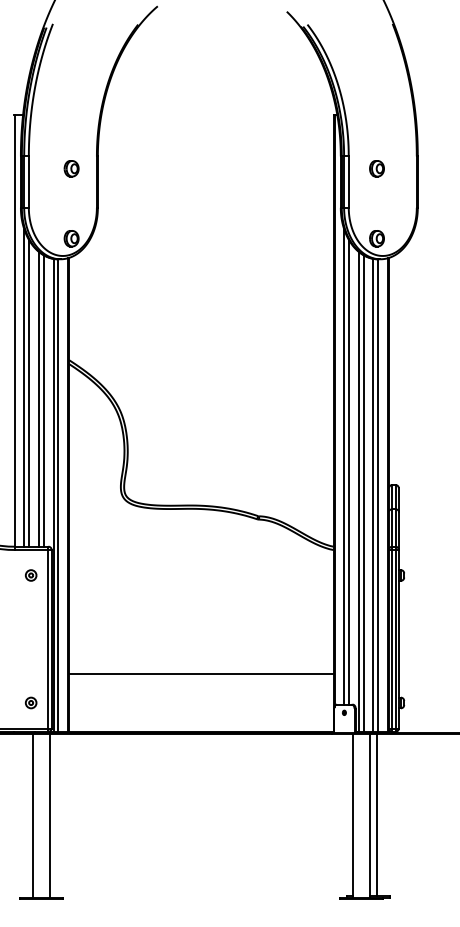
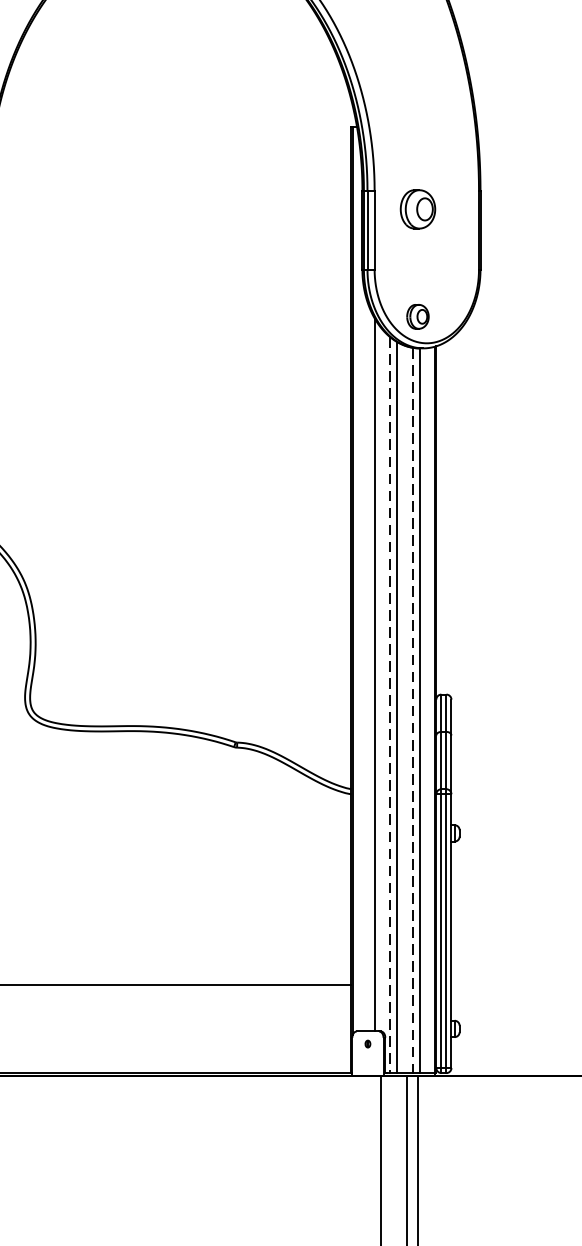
part: (376, 168) -> (417, 209), size x1.6
line: (344, 466) -> (368, 666), removed
line: (358, 491) -> (389, 704), solid -> dashed
line: (373, 495) -> (412, 710), solid -> dashed

